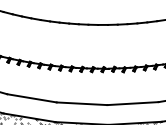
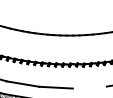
line: (132, 103) -> (89, 87), removed

